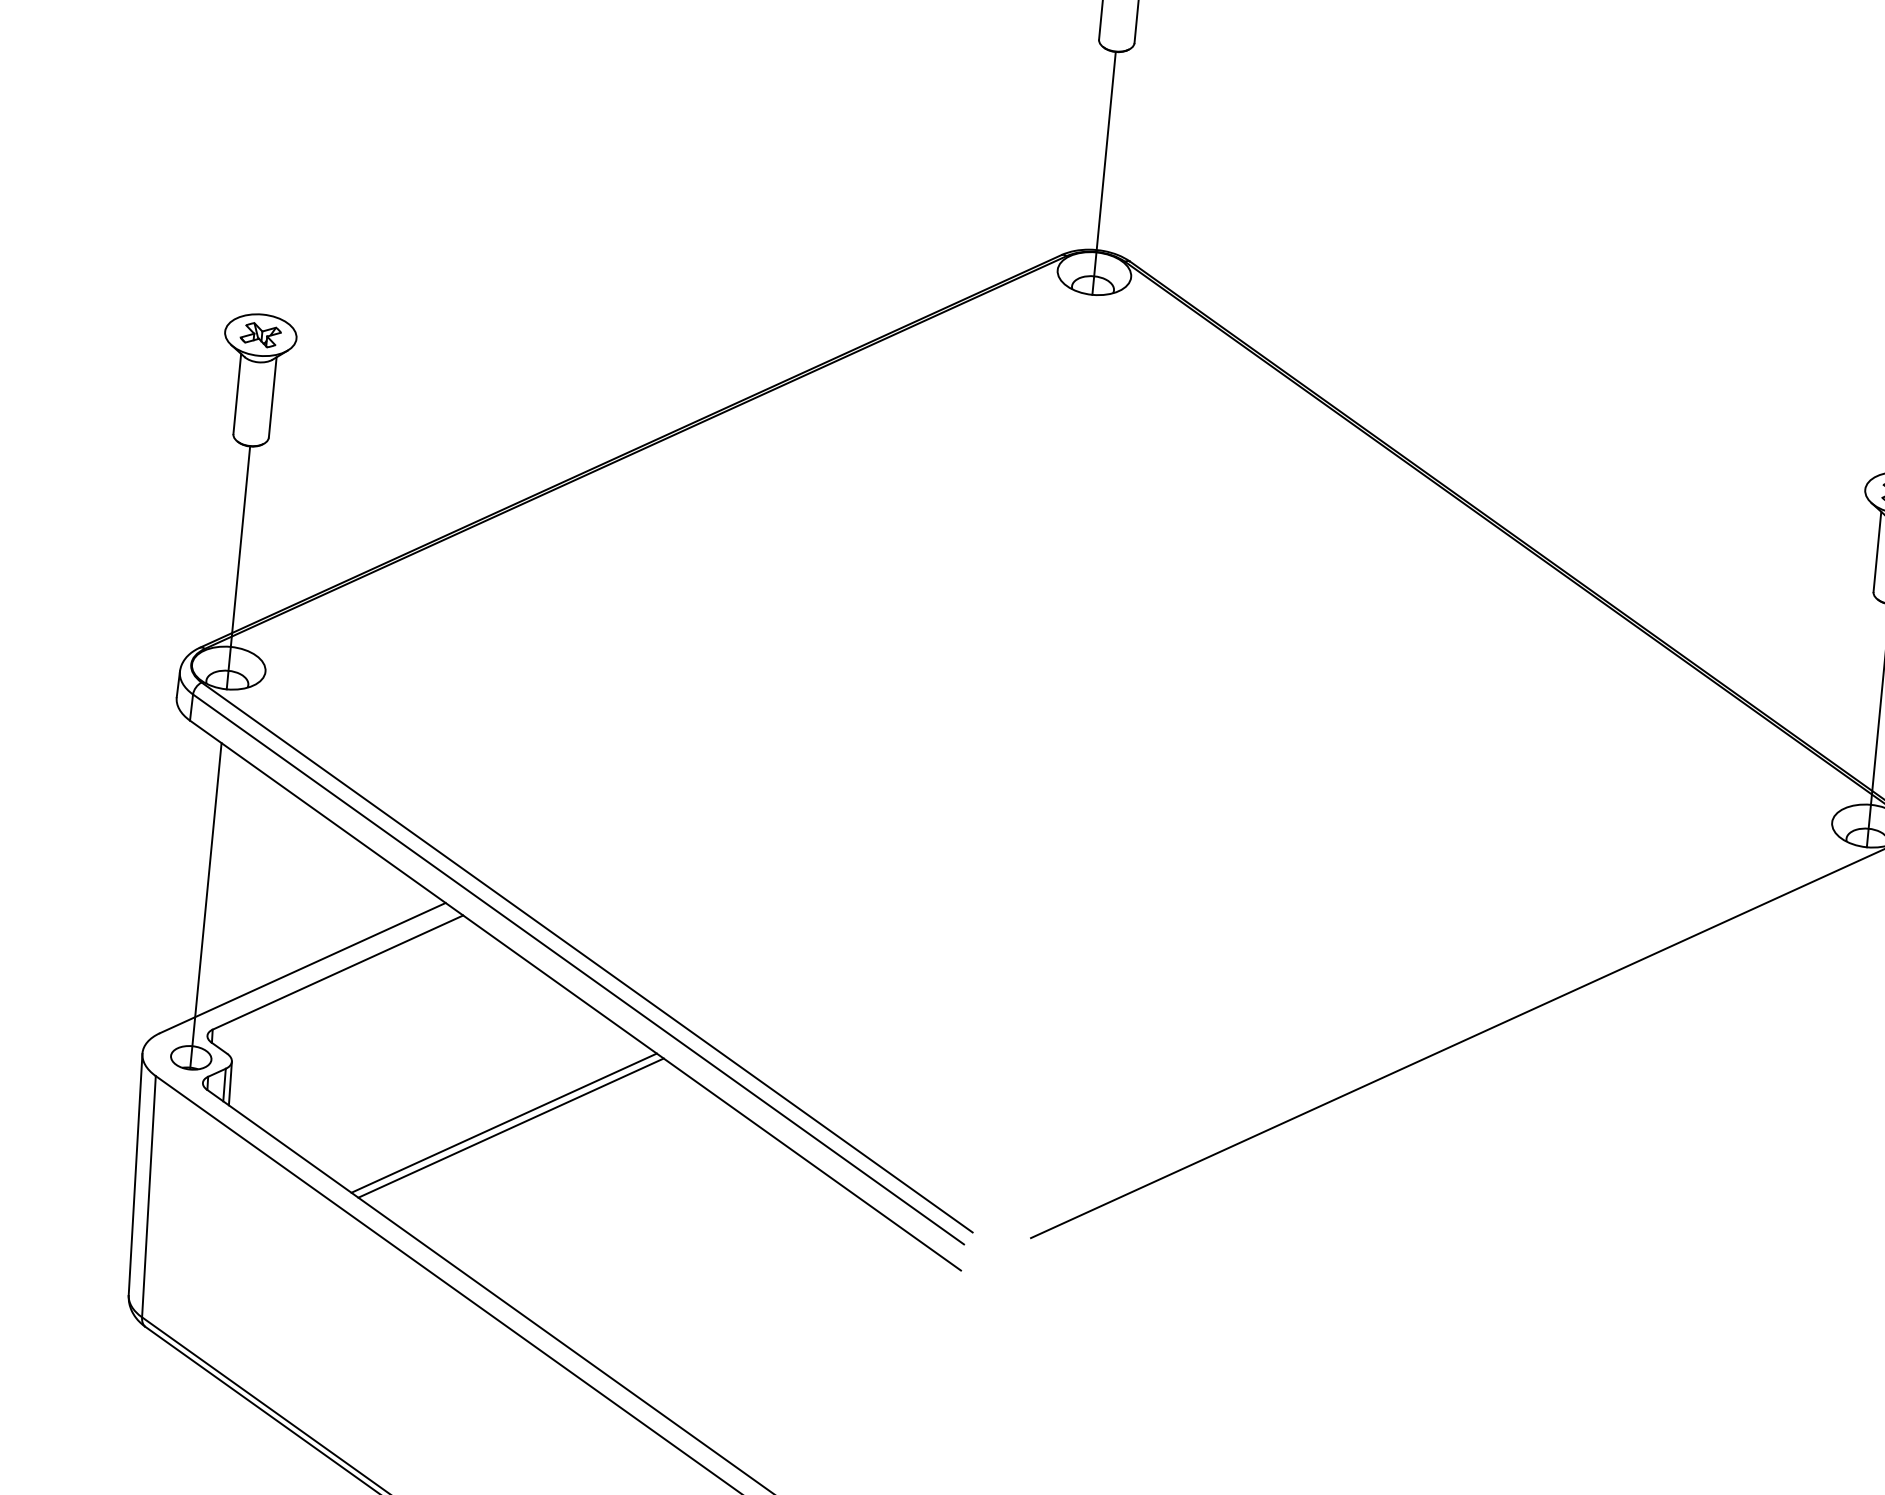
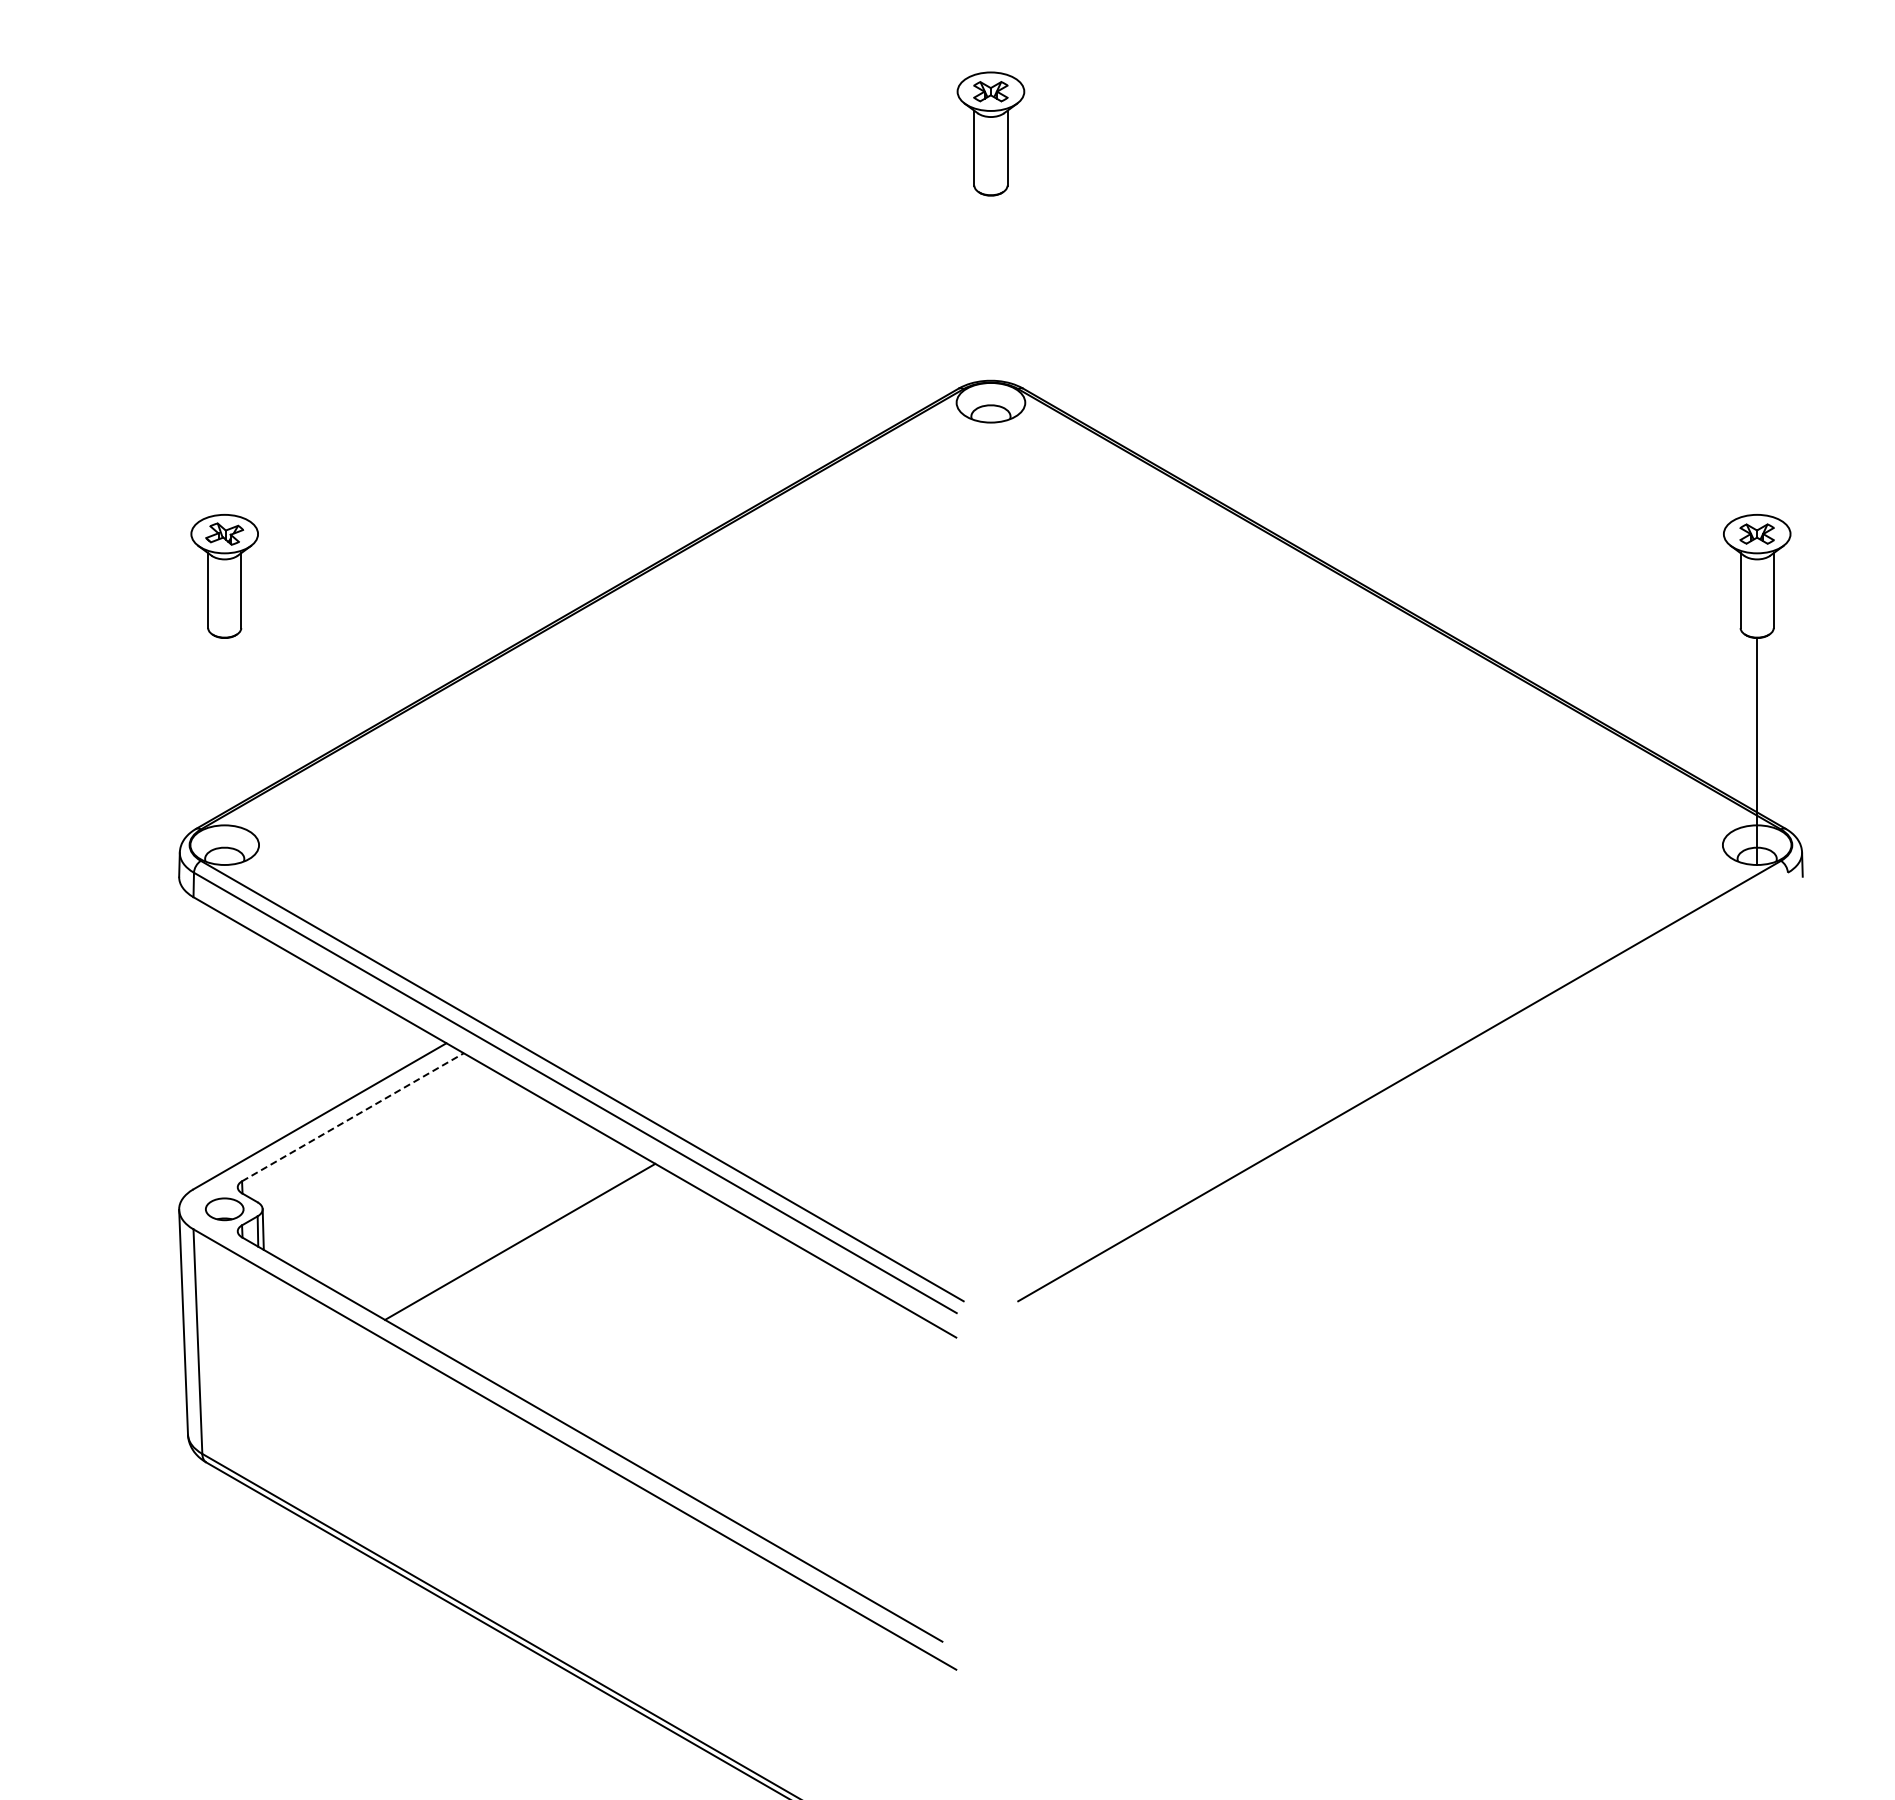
line: (1103, 172) -> (990, 308), removed
line: (238, 567) -> (224, 751), removed
line: (205, 906) -> (224, 1067), removed
line: (338, 972) -> (353, 1117), solid -> dashed
line: (510, 1127) -> (526, 1245), removed

